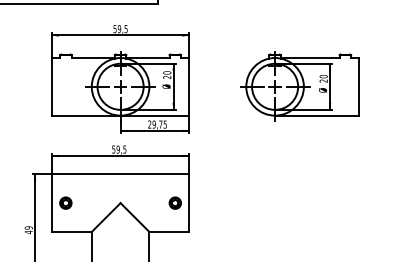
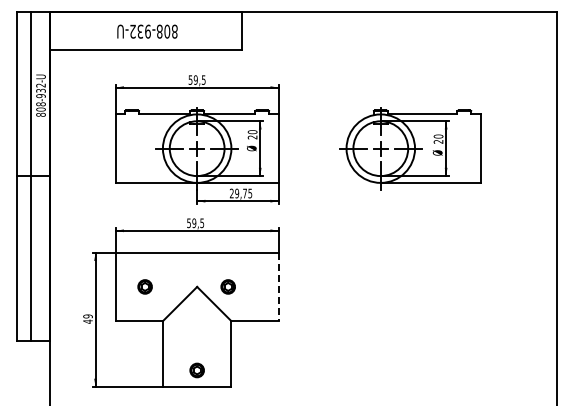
part: (65, 202) -> (144, 286), moved
part: (174, 202) -> (227, 286), moved
line: (189, 203) -> (278, 287), solid -> dashed

